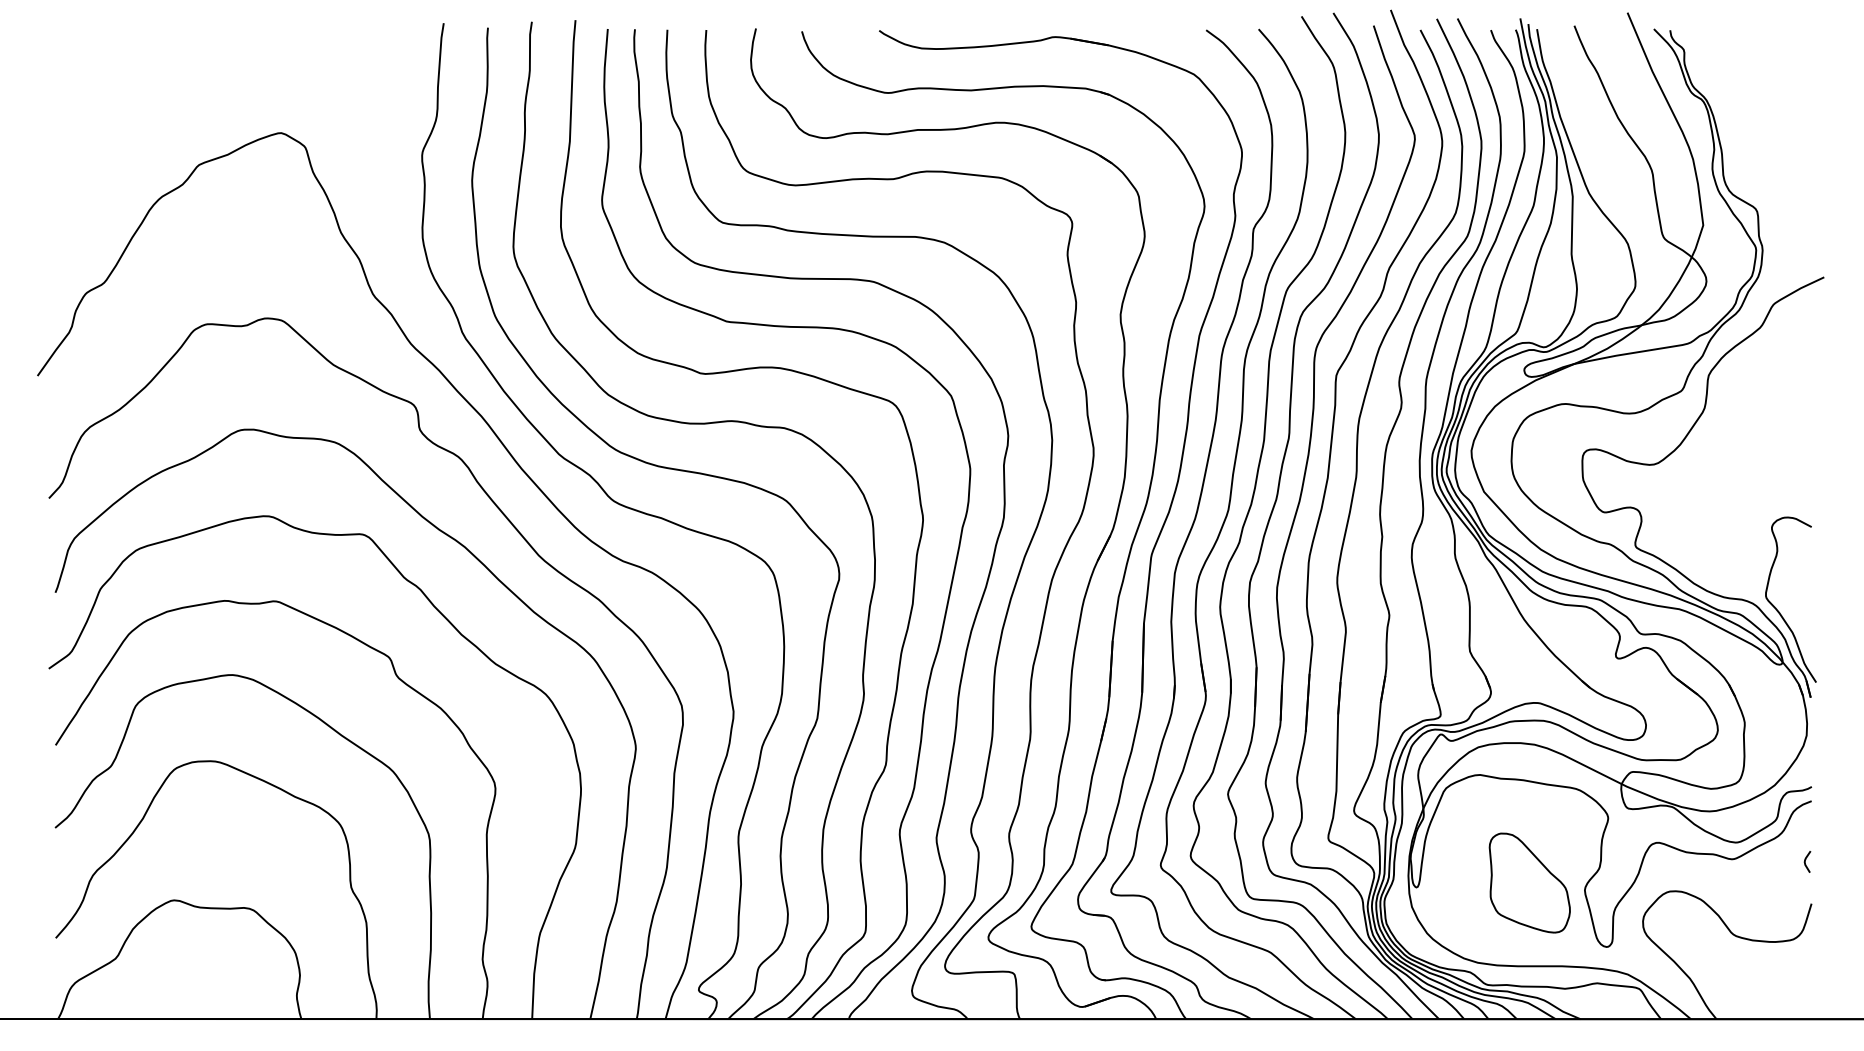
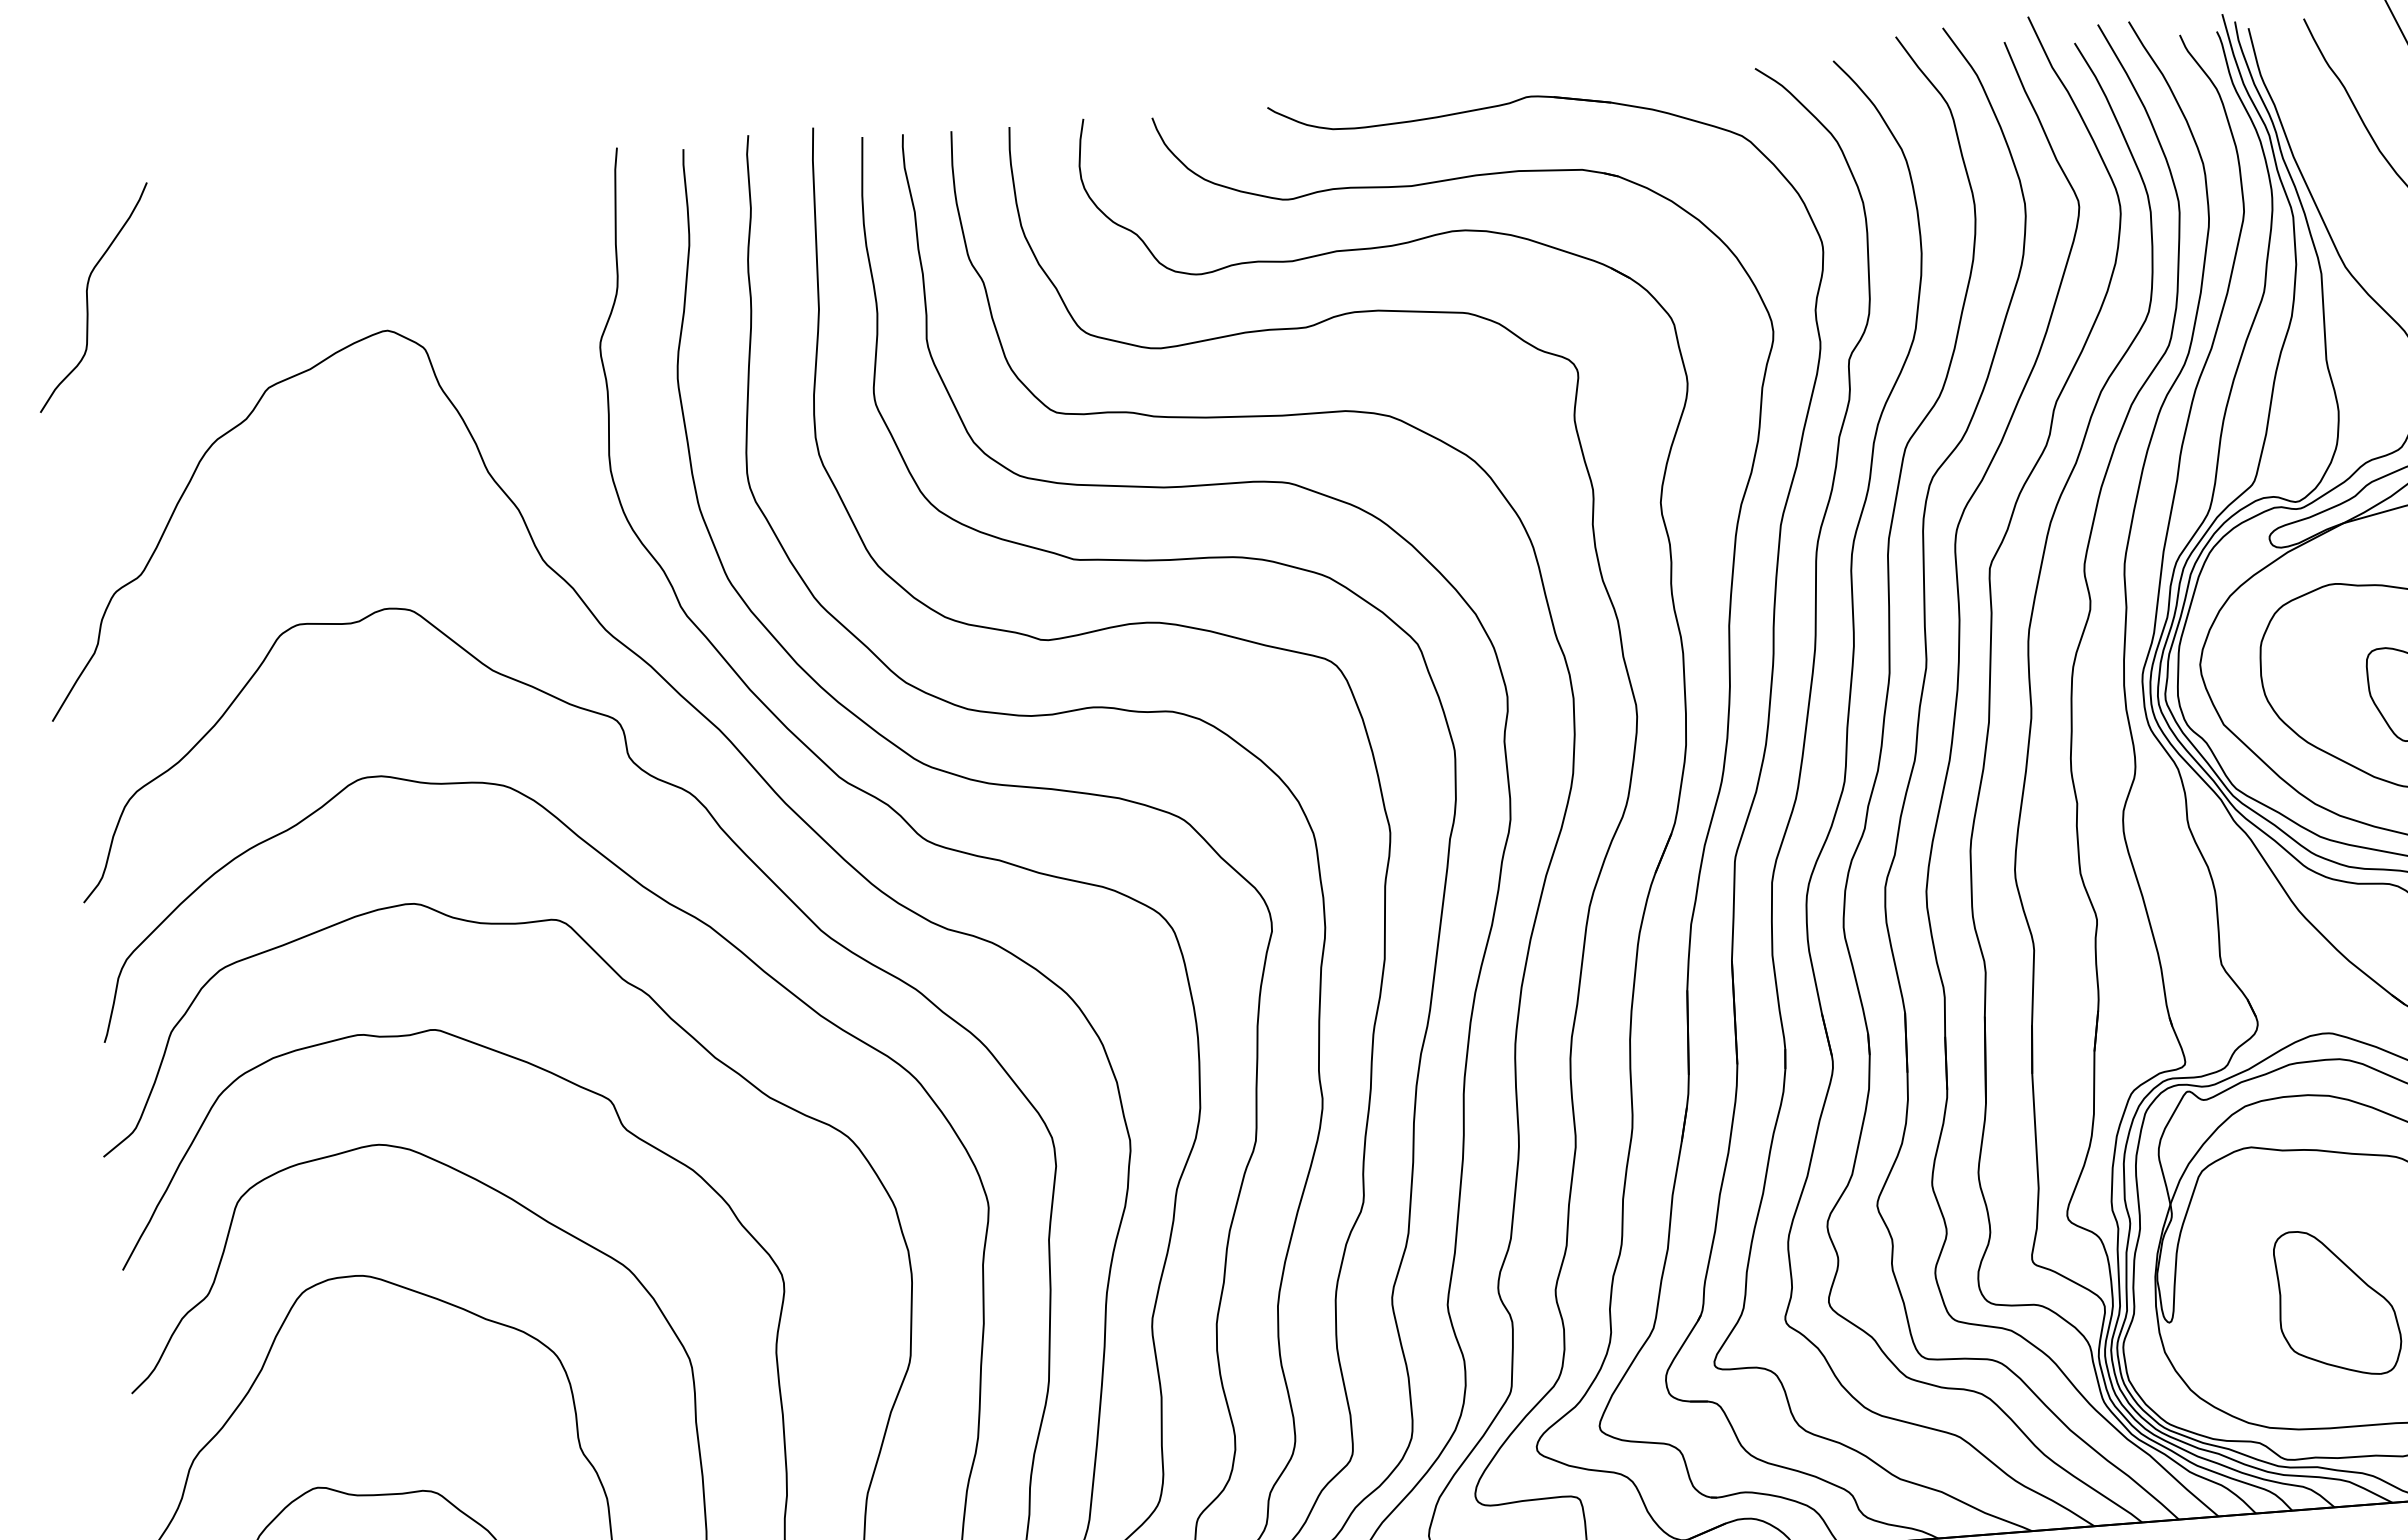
curve: (83, 95) -> (88, 297), added

